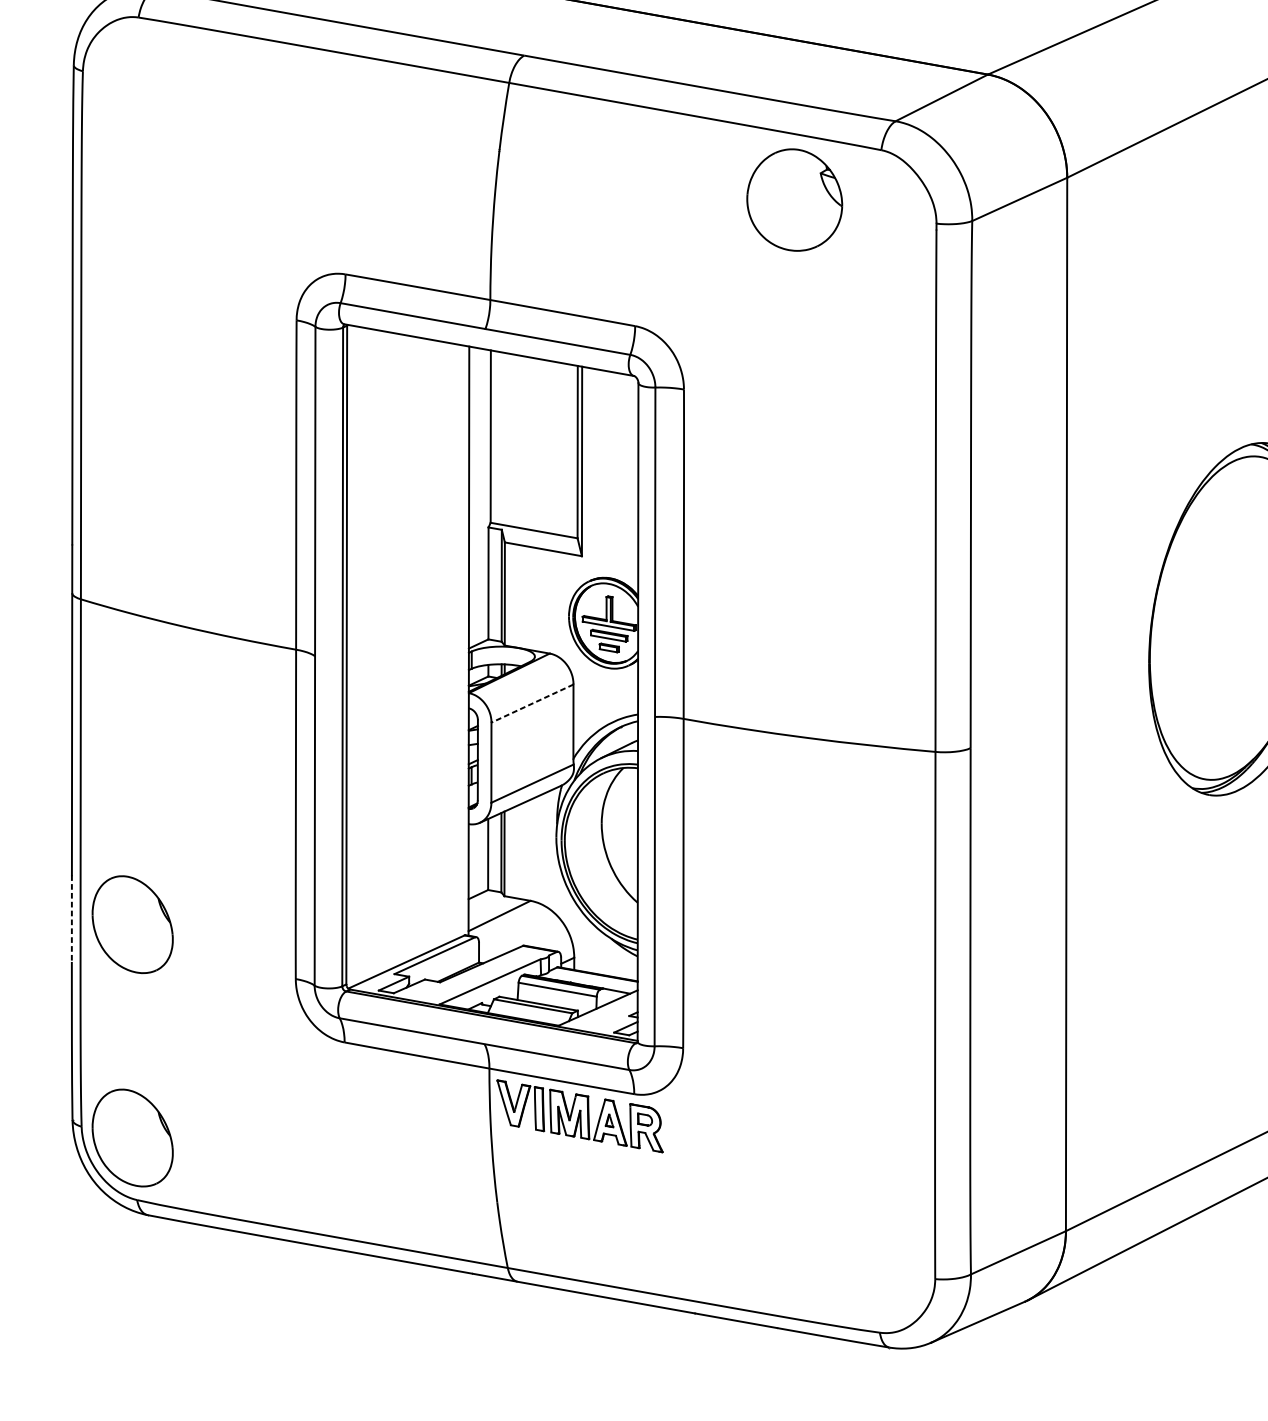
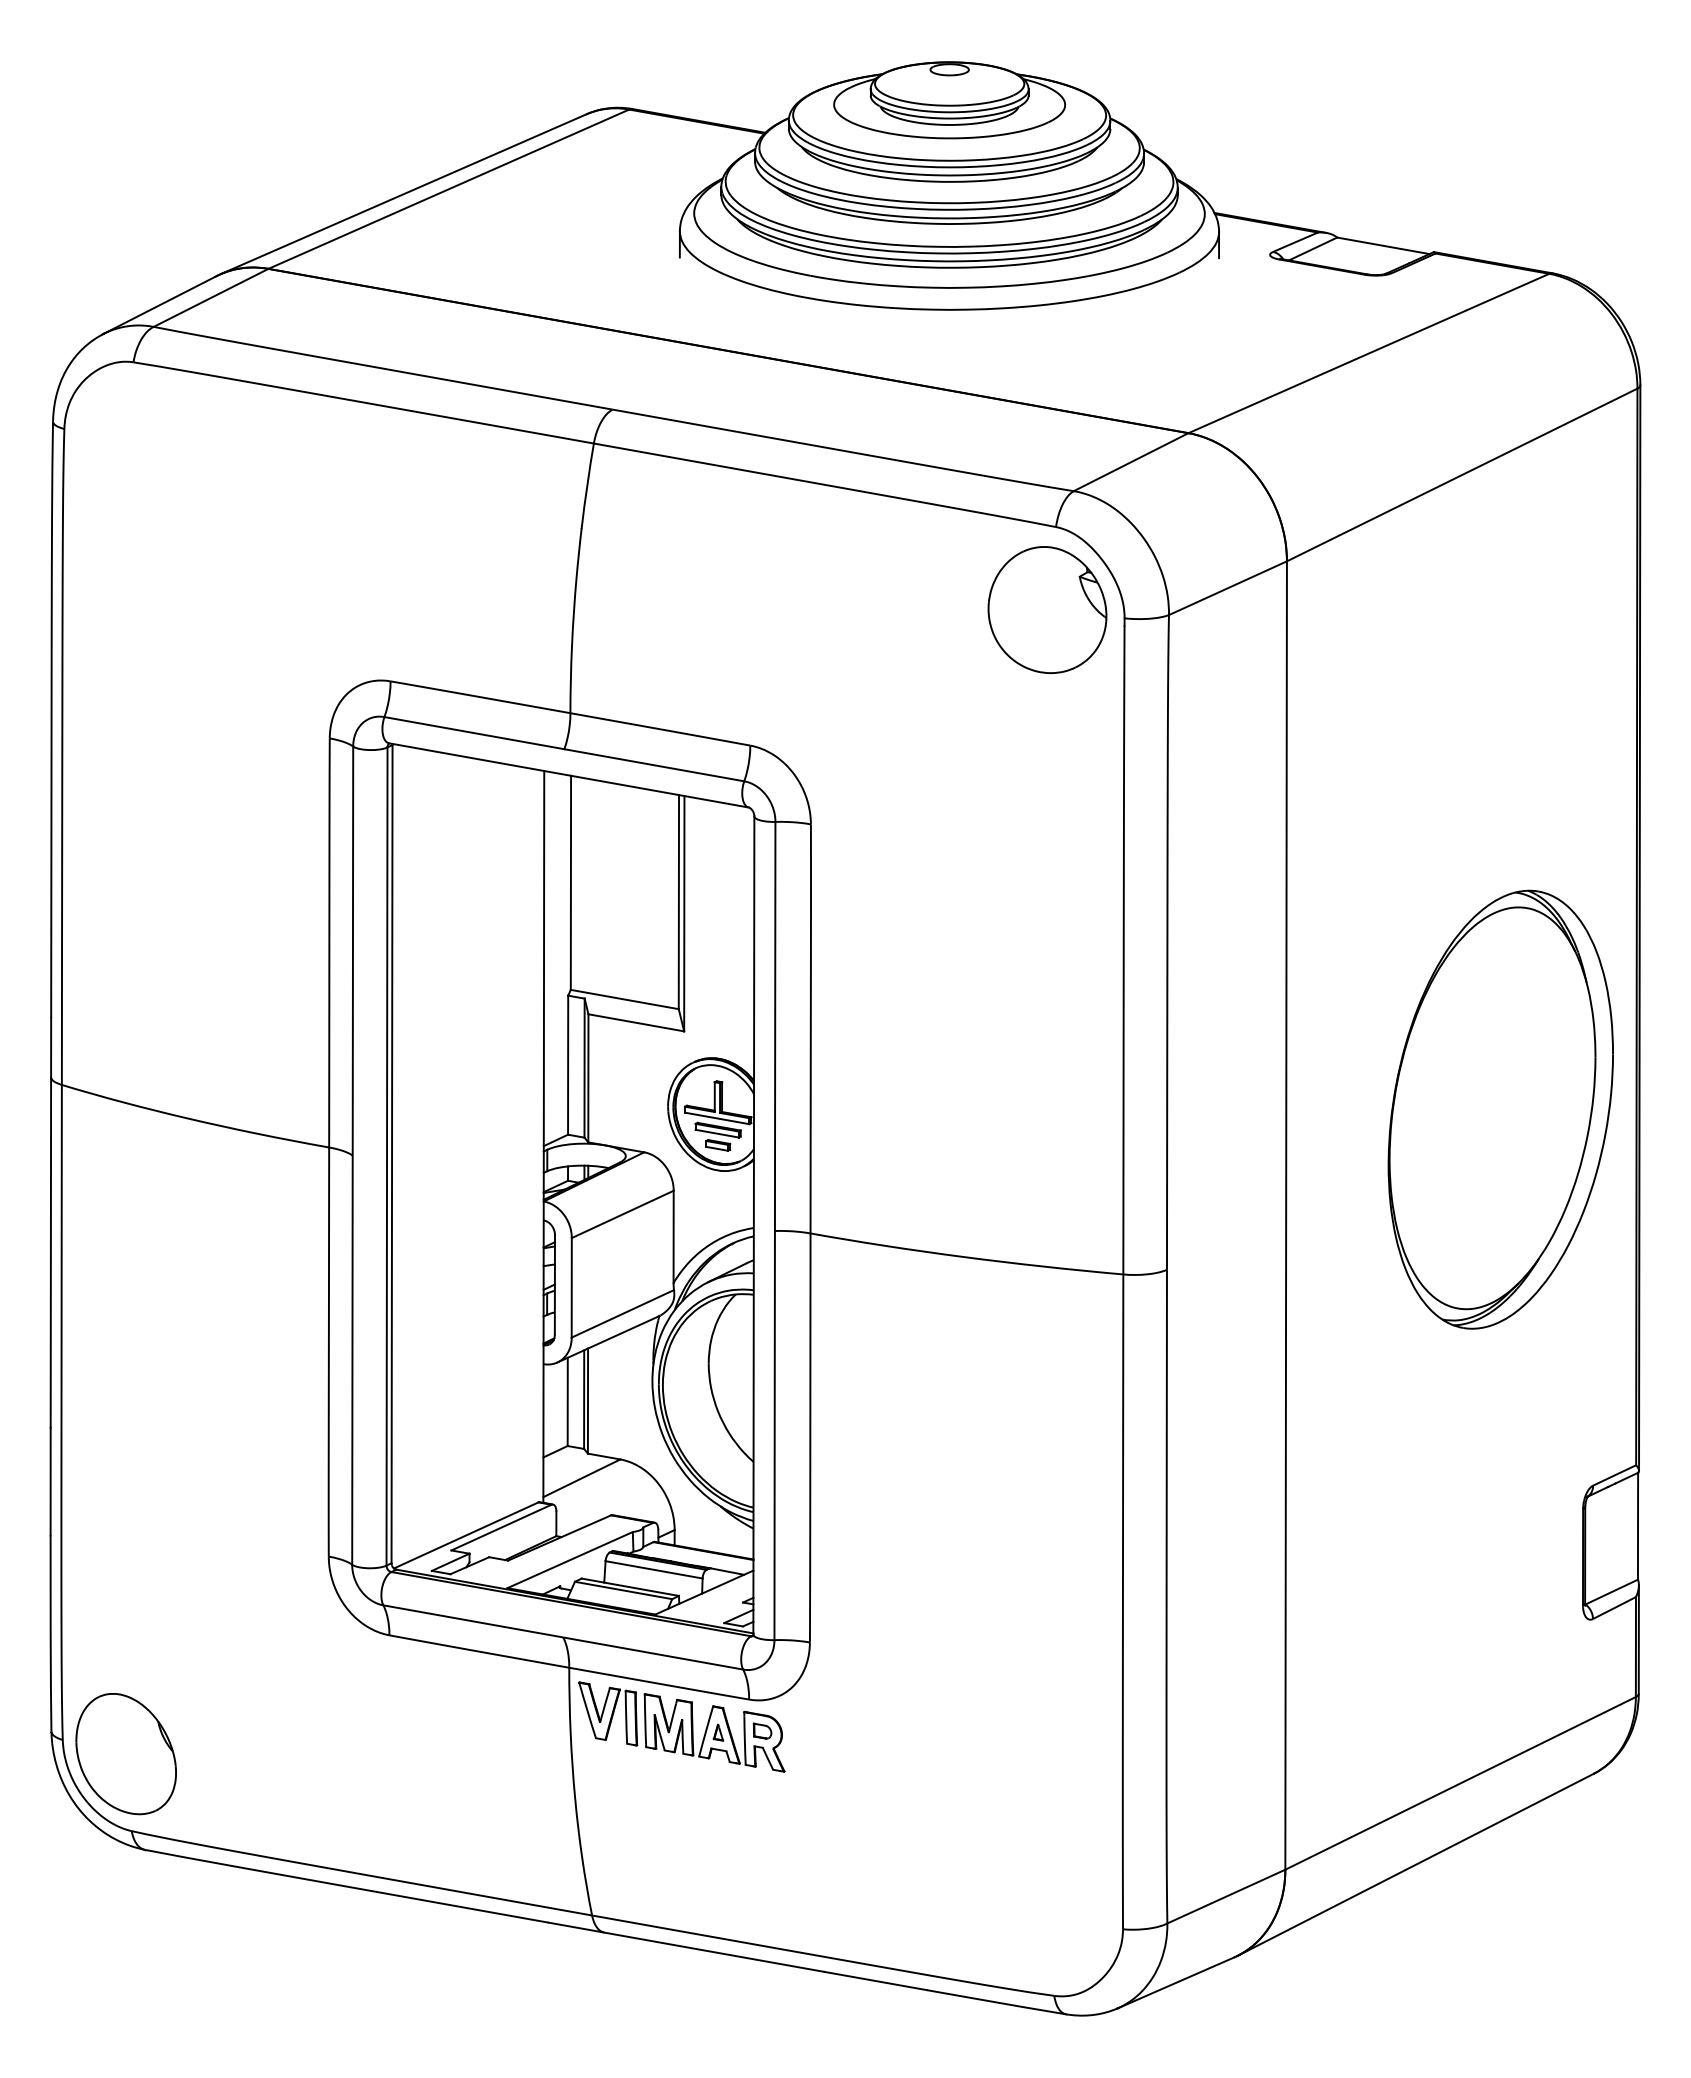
part: (794, 199) -> (1047, 609), moved
line: (532, 703) -> (622, 1214), dashed -> solid
line: (71, 918) -> (50, 1481), dashed -> solid
part: (132, 925) -> (125, 1489), removed

